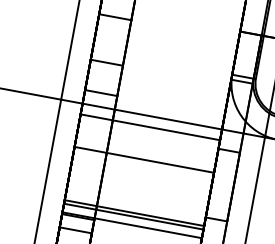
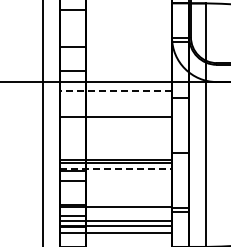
line: (149, 126) -> (115, 90), solid -> dashed
line: (132, 225) -> (116, 169), solid -> dashed

